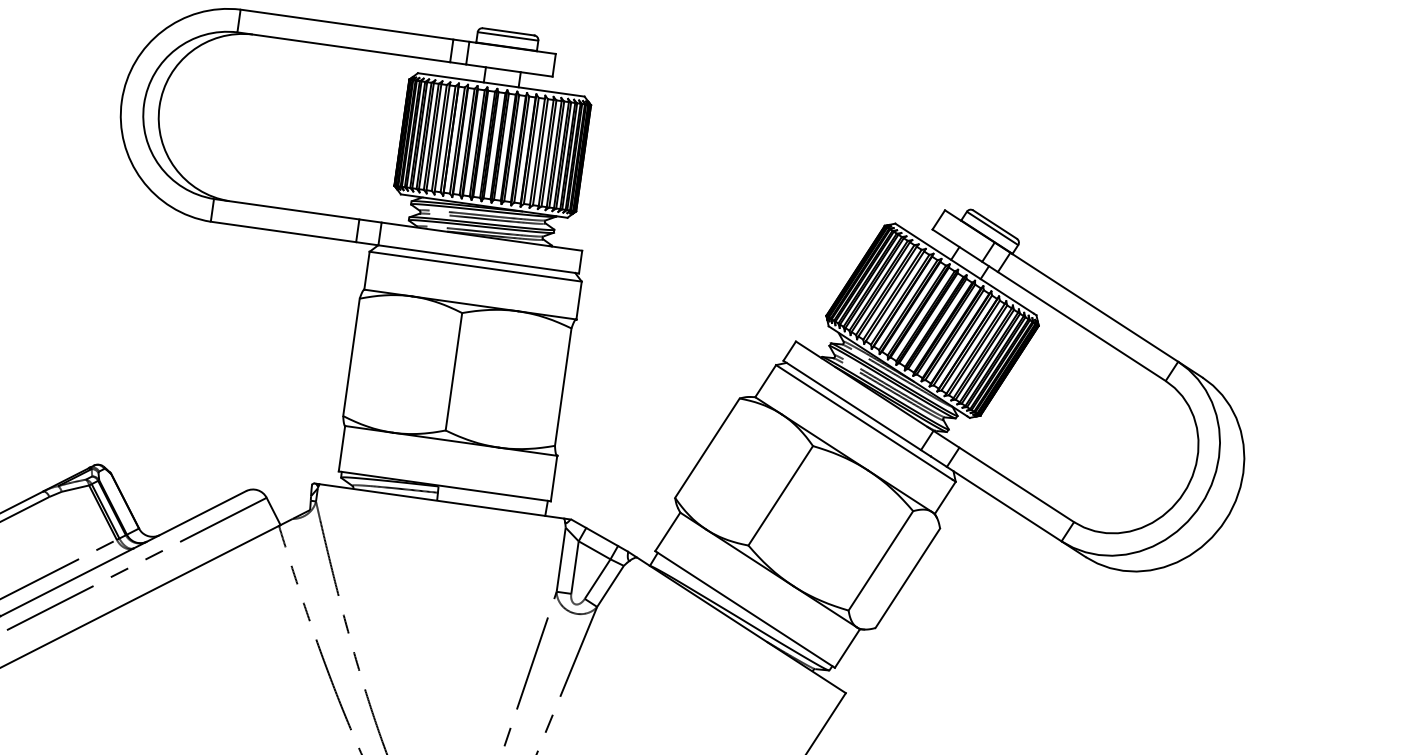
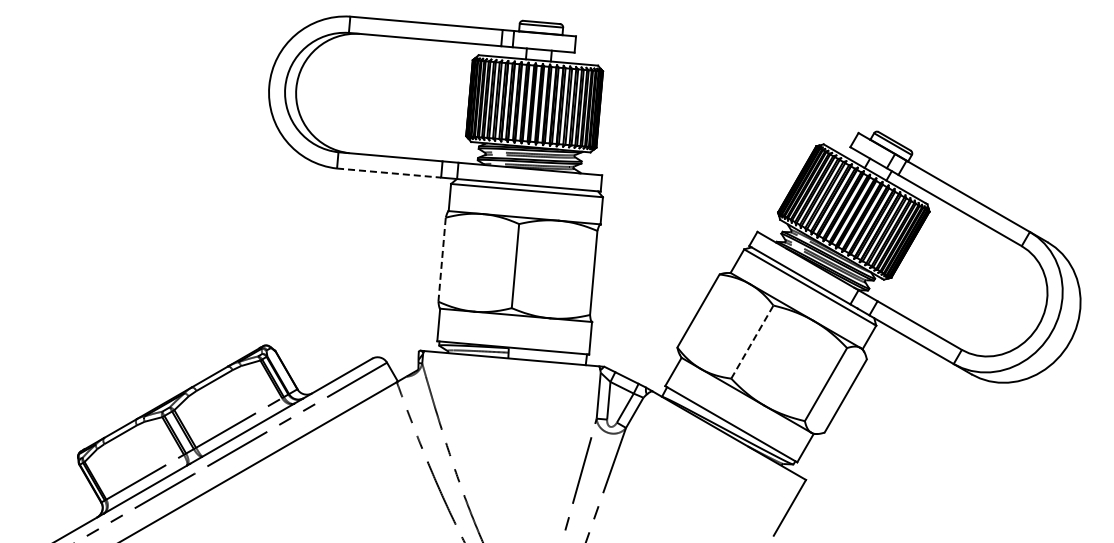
line: (284, 232) -> (389, 173), solid -> dashed
line: (352, 357) -> (442, 259), solid -> dashed
line: (780, 494) -> (752, 341), solid -> dashed

